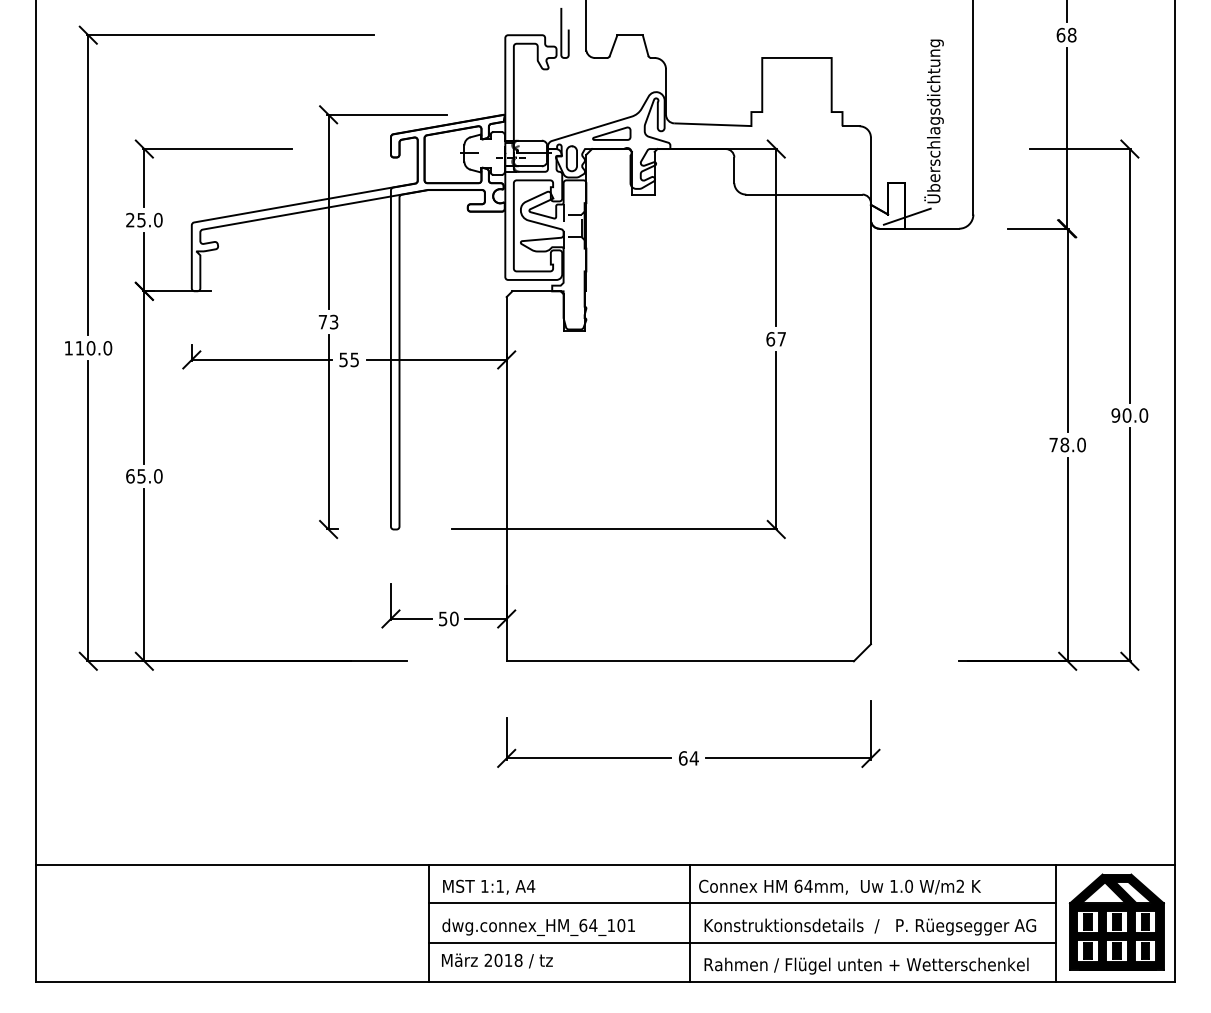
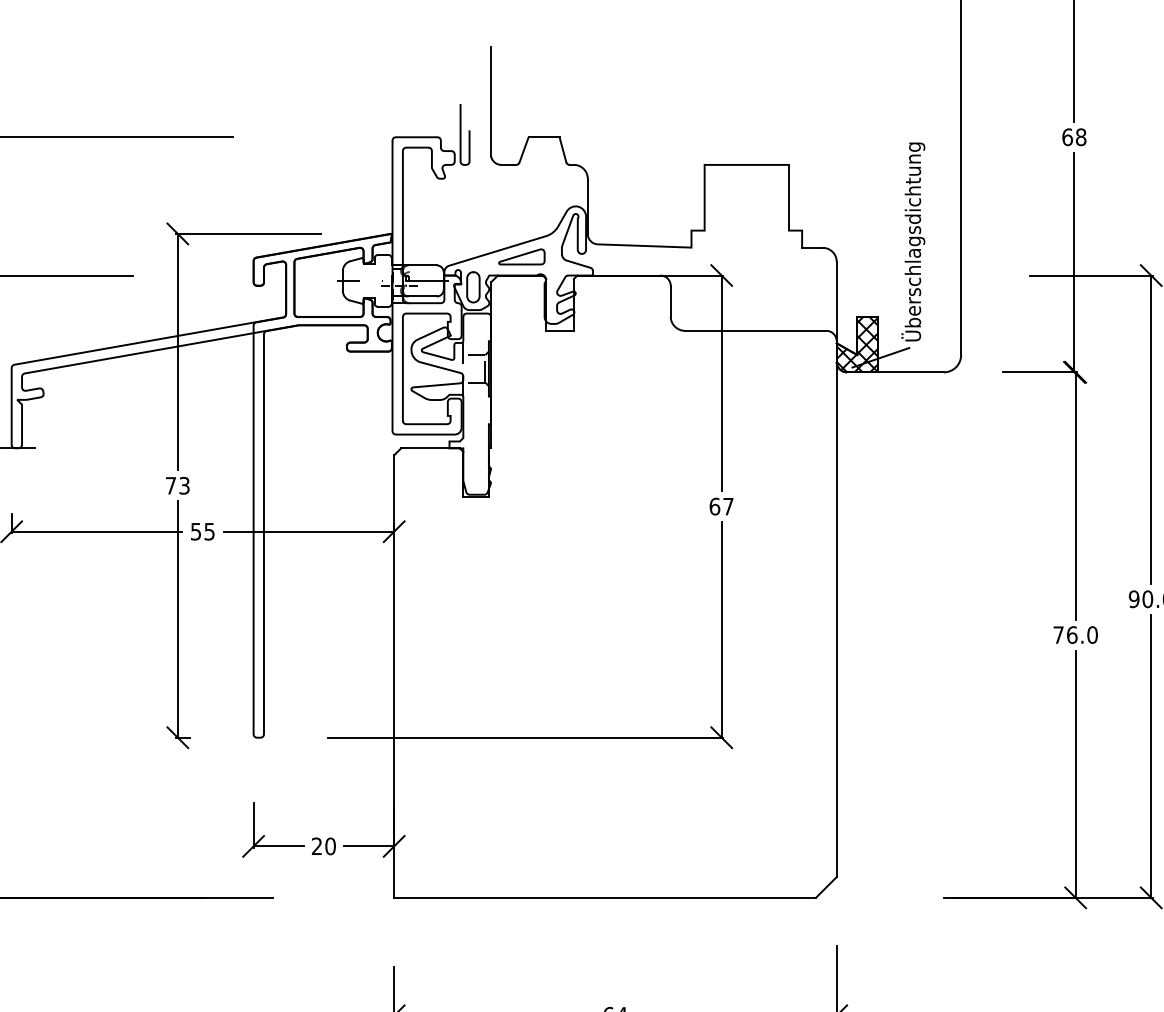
hatch: (887, 205) -> (856, 344), added
text: (1064, 444) -> (1071, 634), 78.0 -> 76.0
text: (443, 618) -> (317, 845), 50 -> 20

